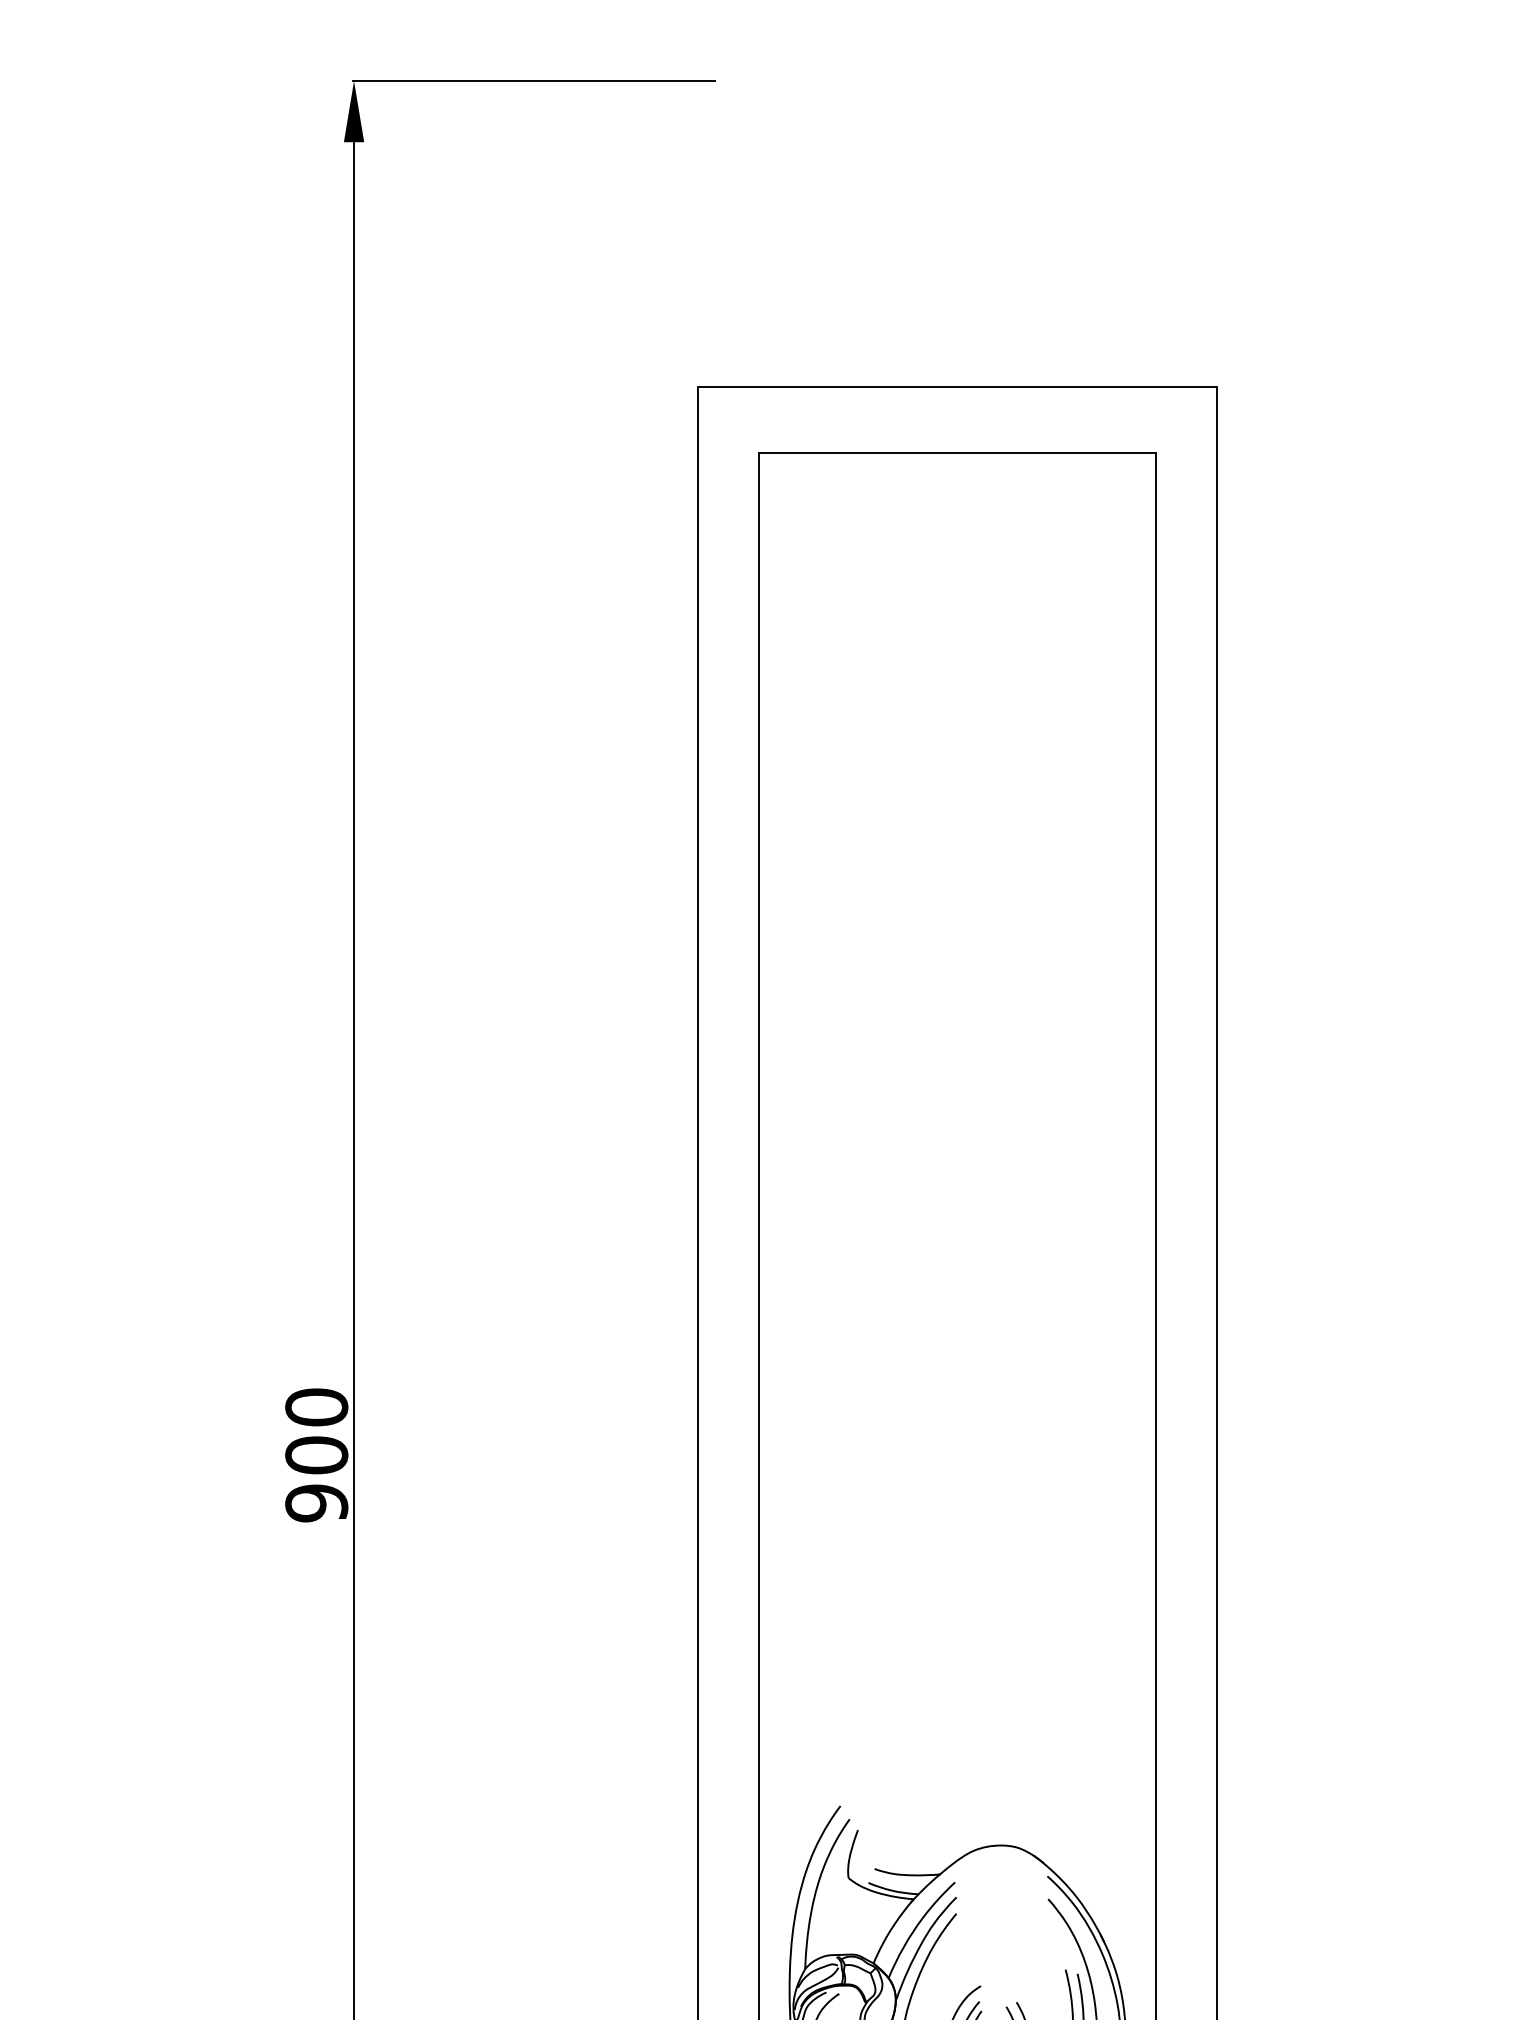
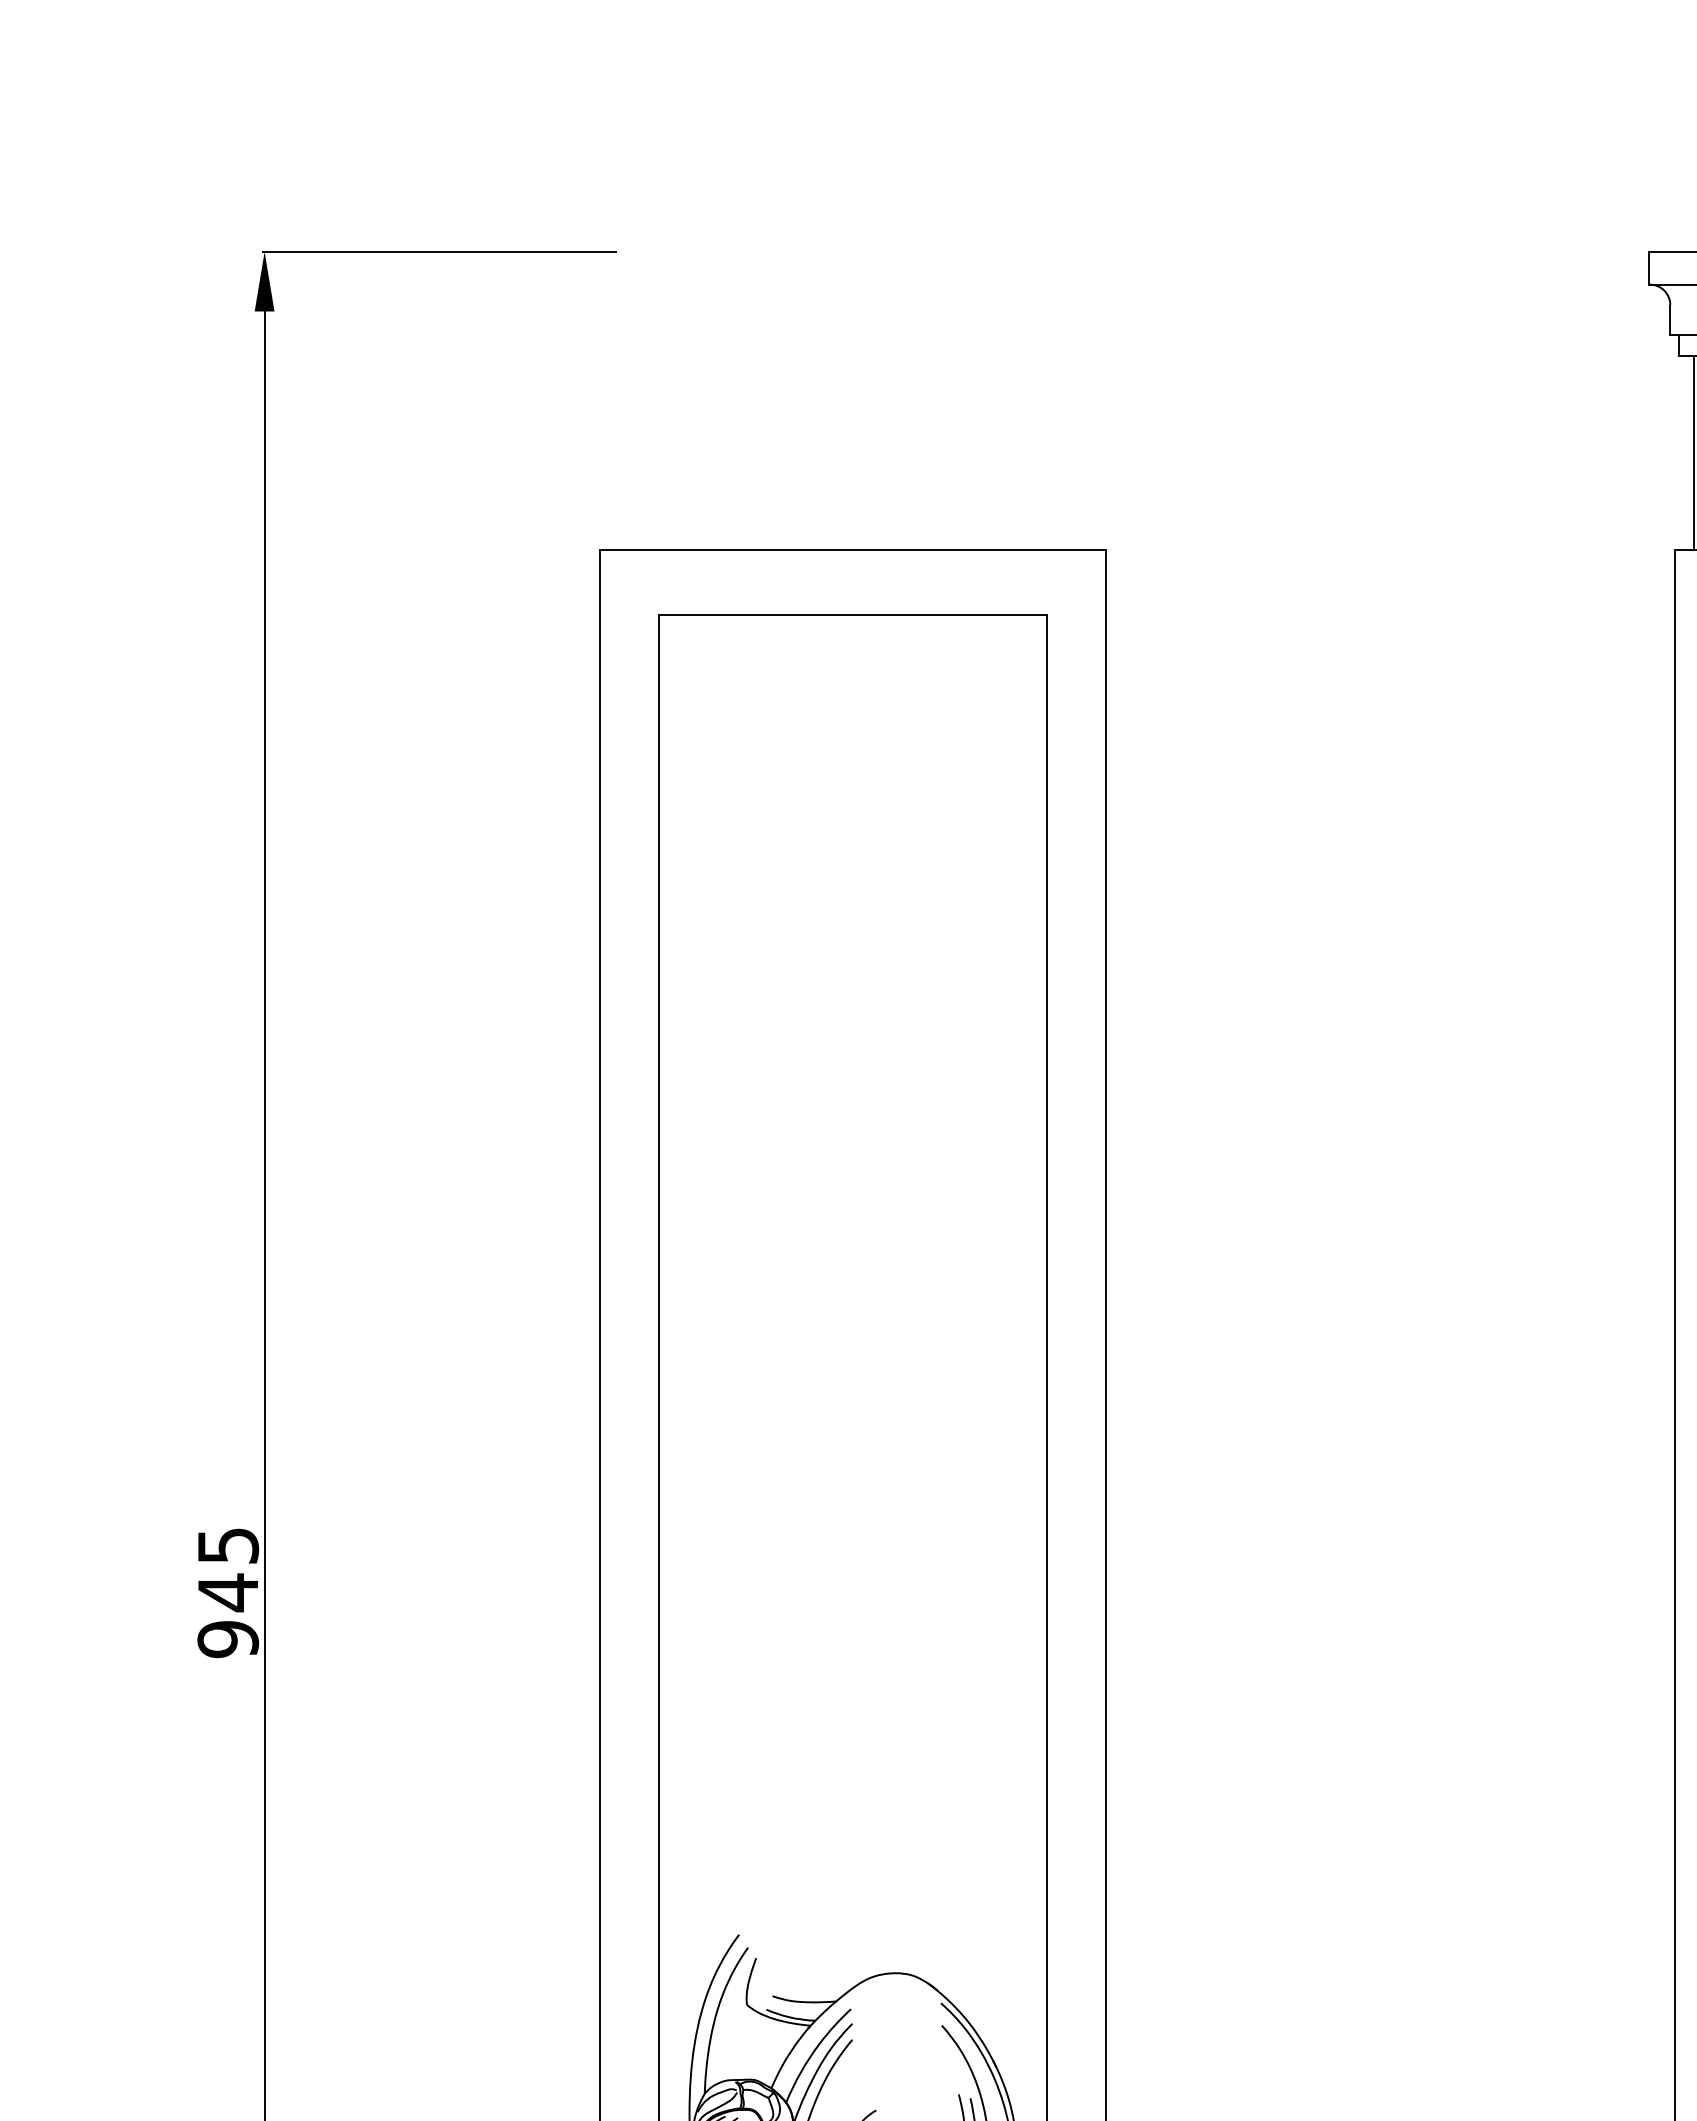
text: (317, 1431) -> (228, 1569), 900 -> 945

